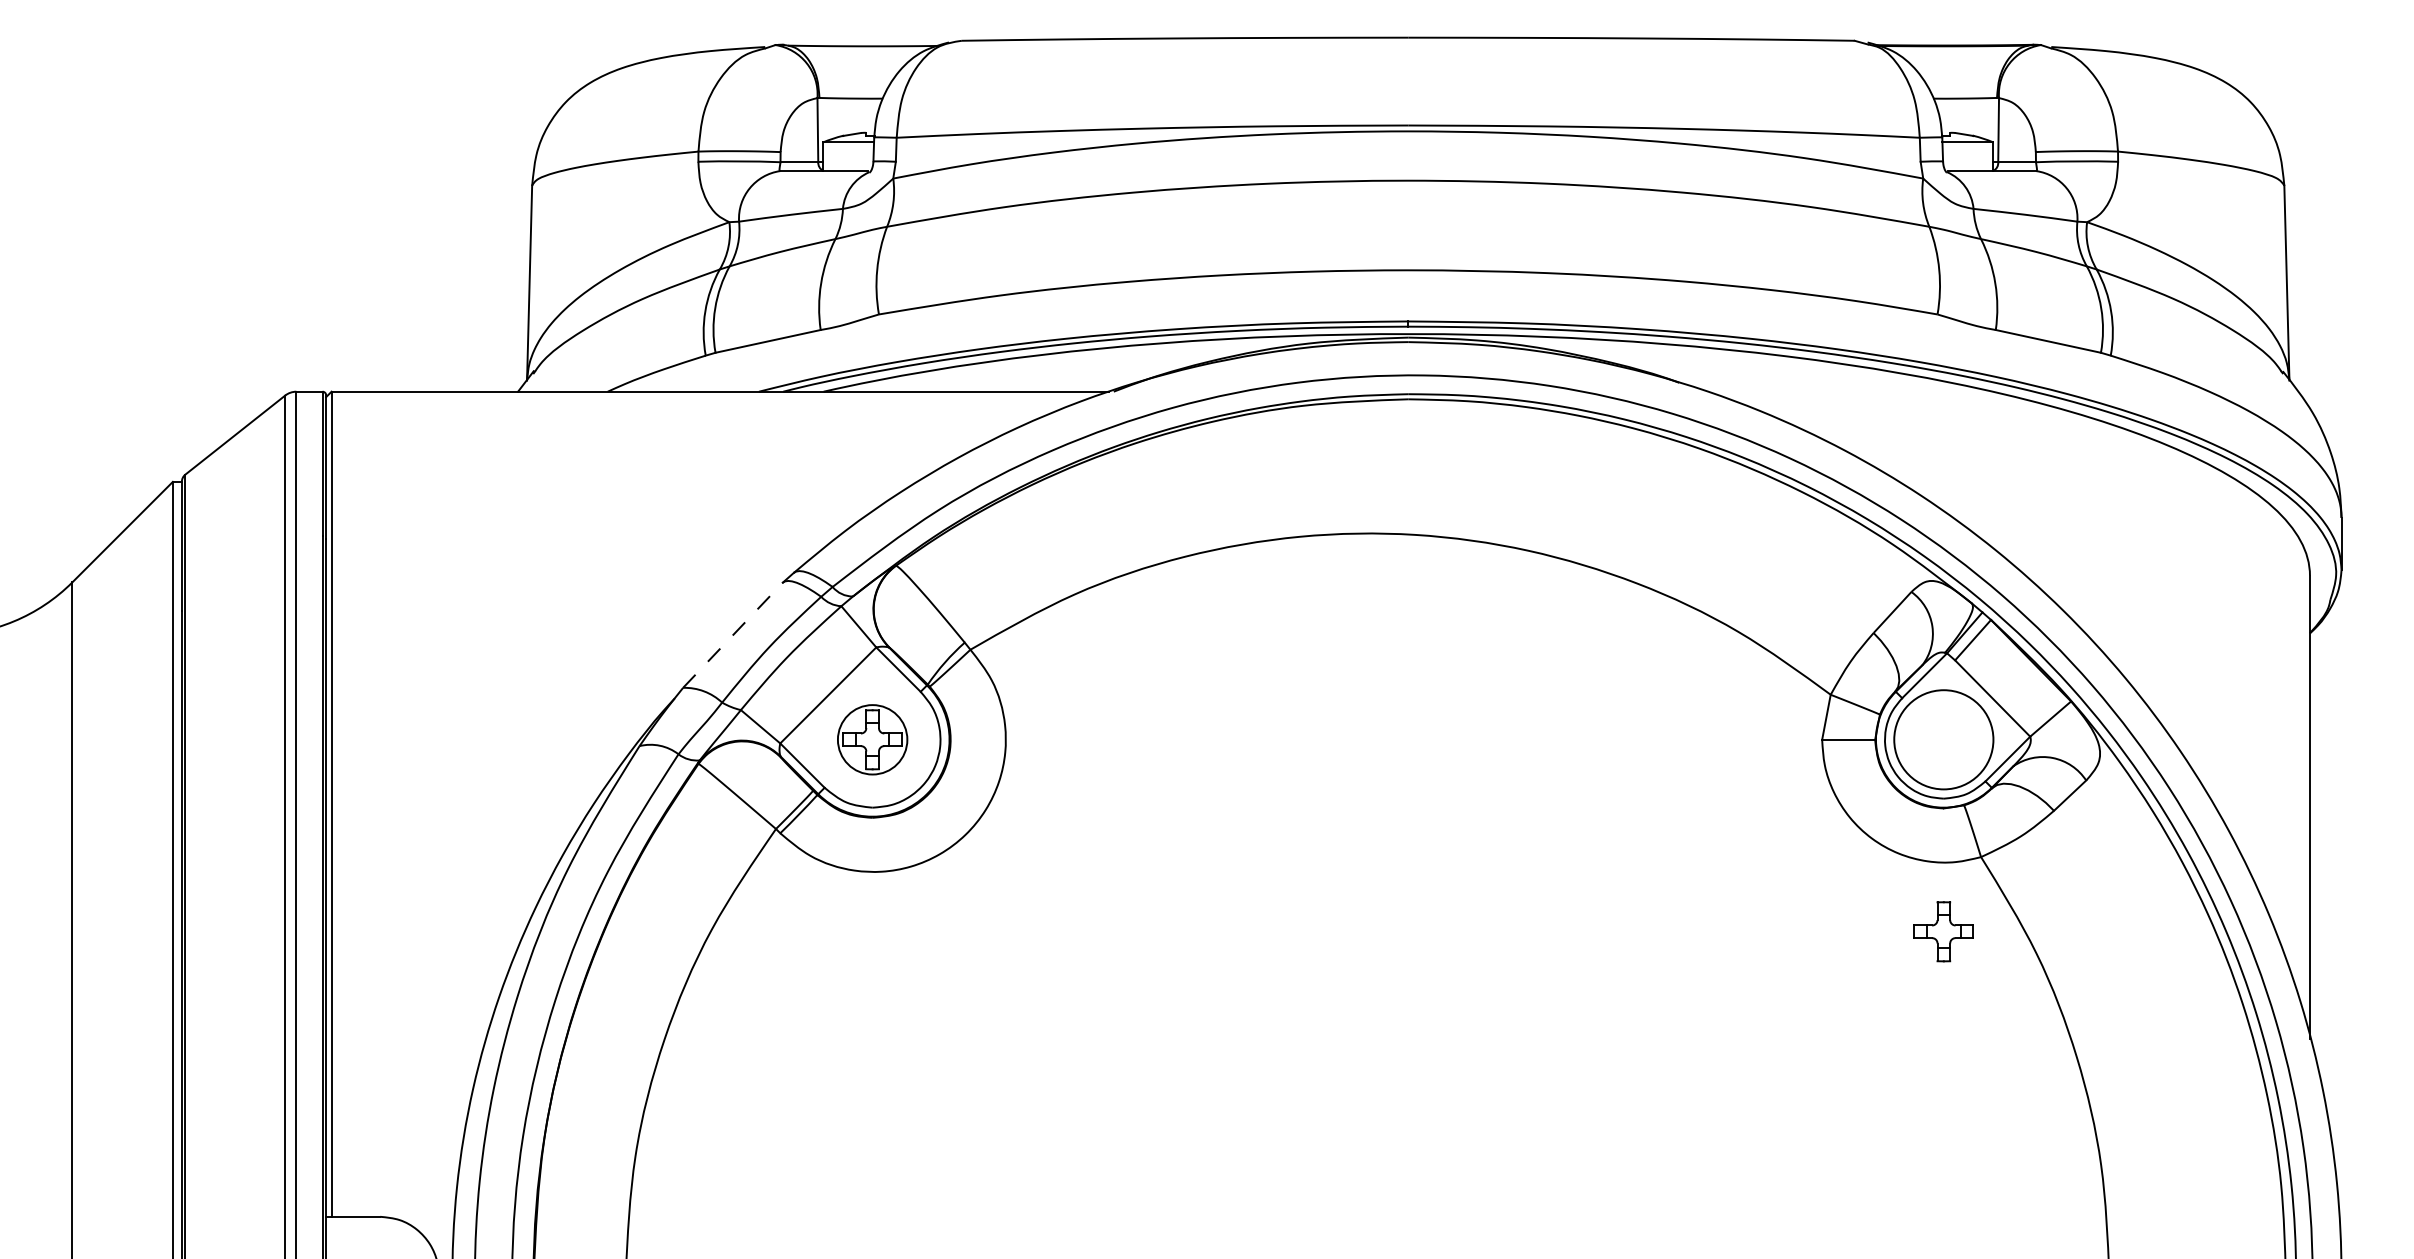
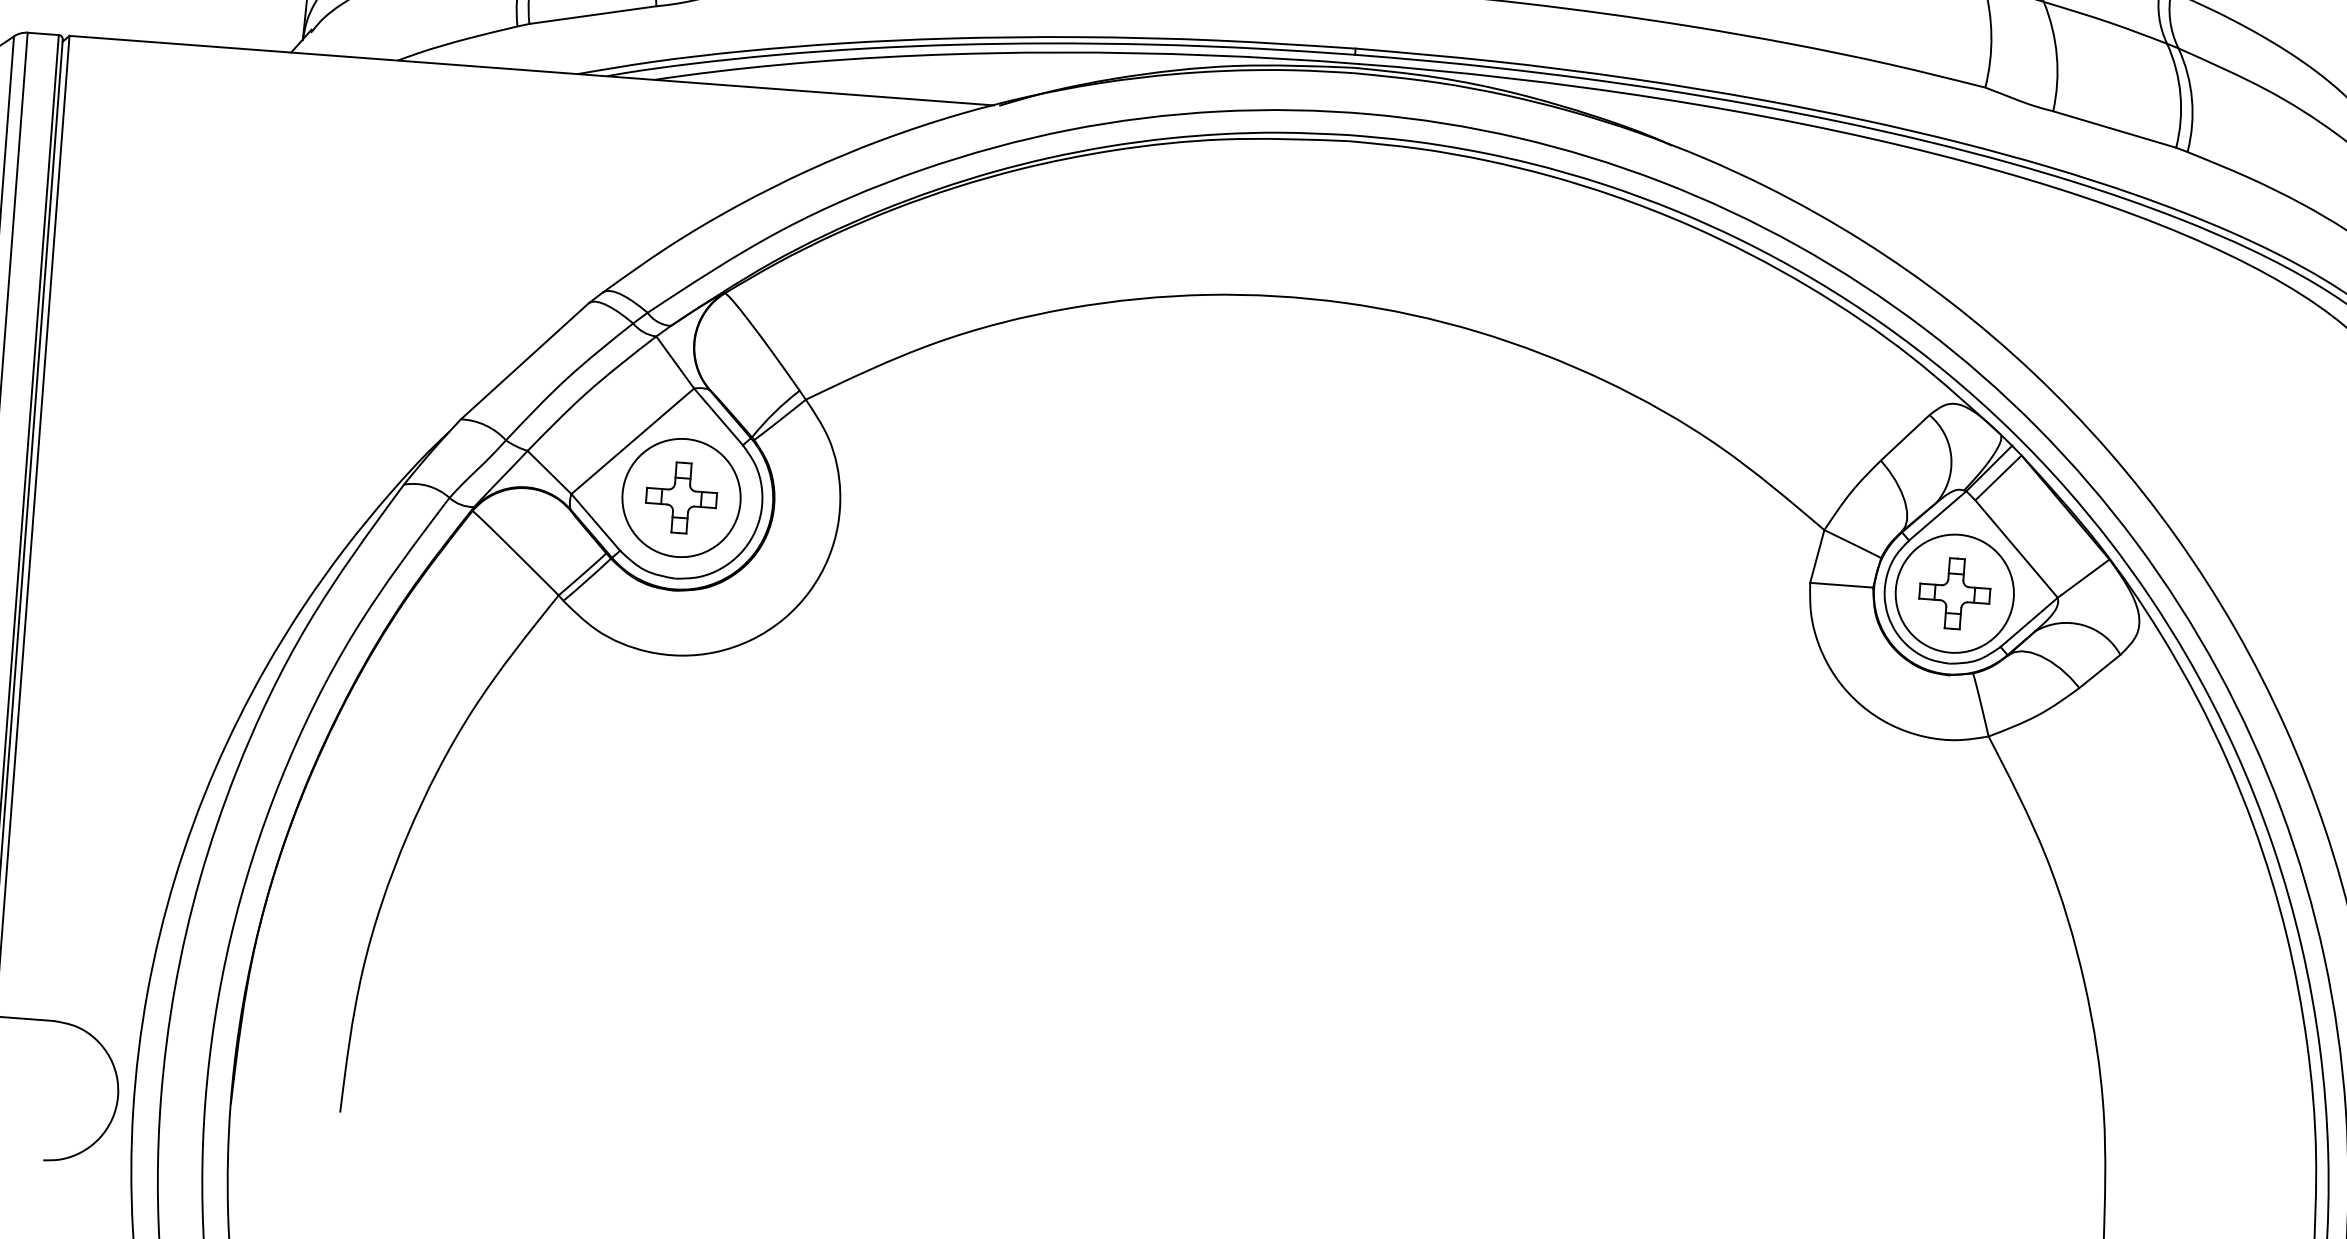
line: (733, 634) -> (525, 360), dashed -> solid
circle: (872, 739) -> (681, 497), size x1.43
part: (1943, 931) -> (1954, 593), moved

